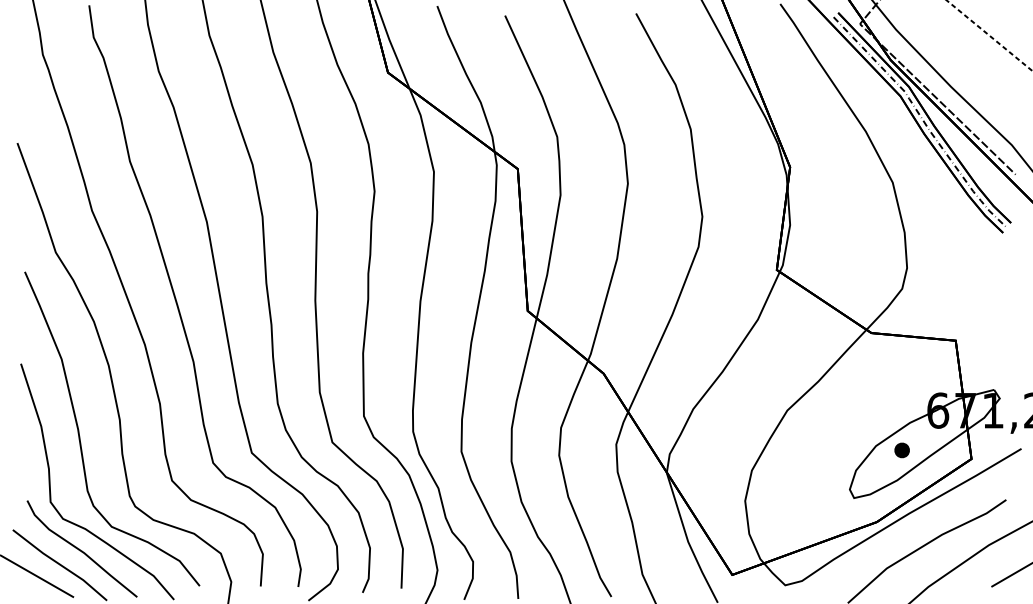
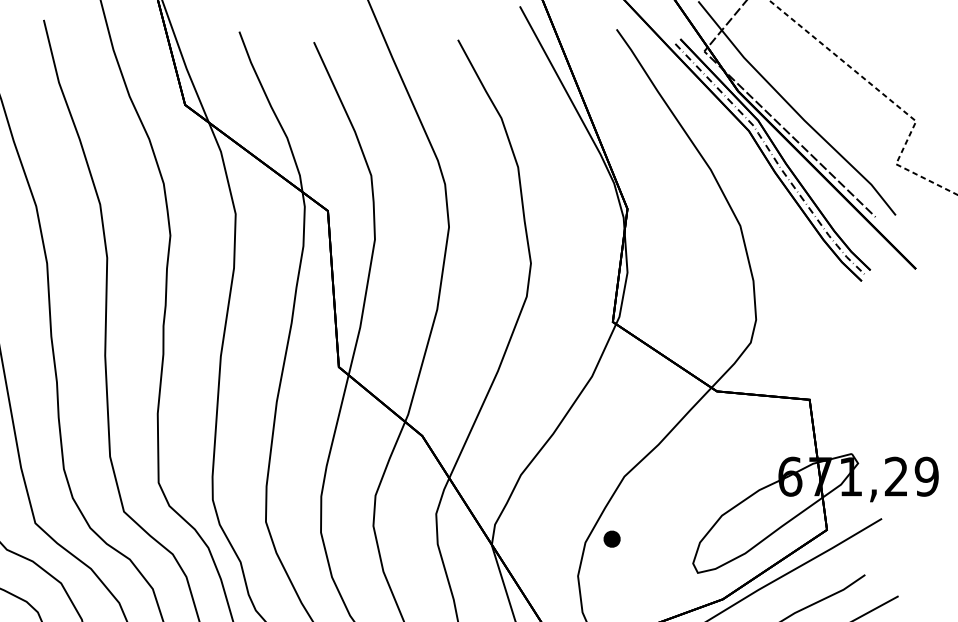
part: (901, 450) -> (611, 539), moved

